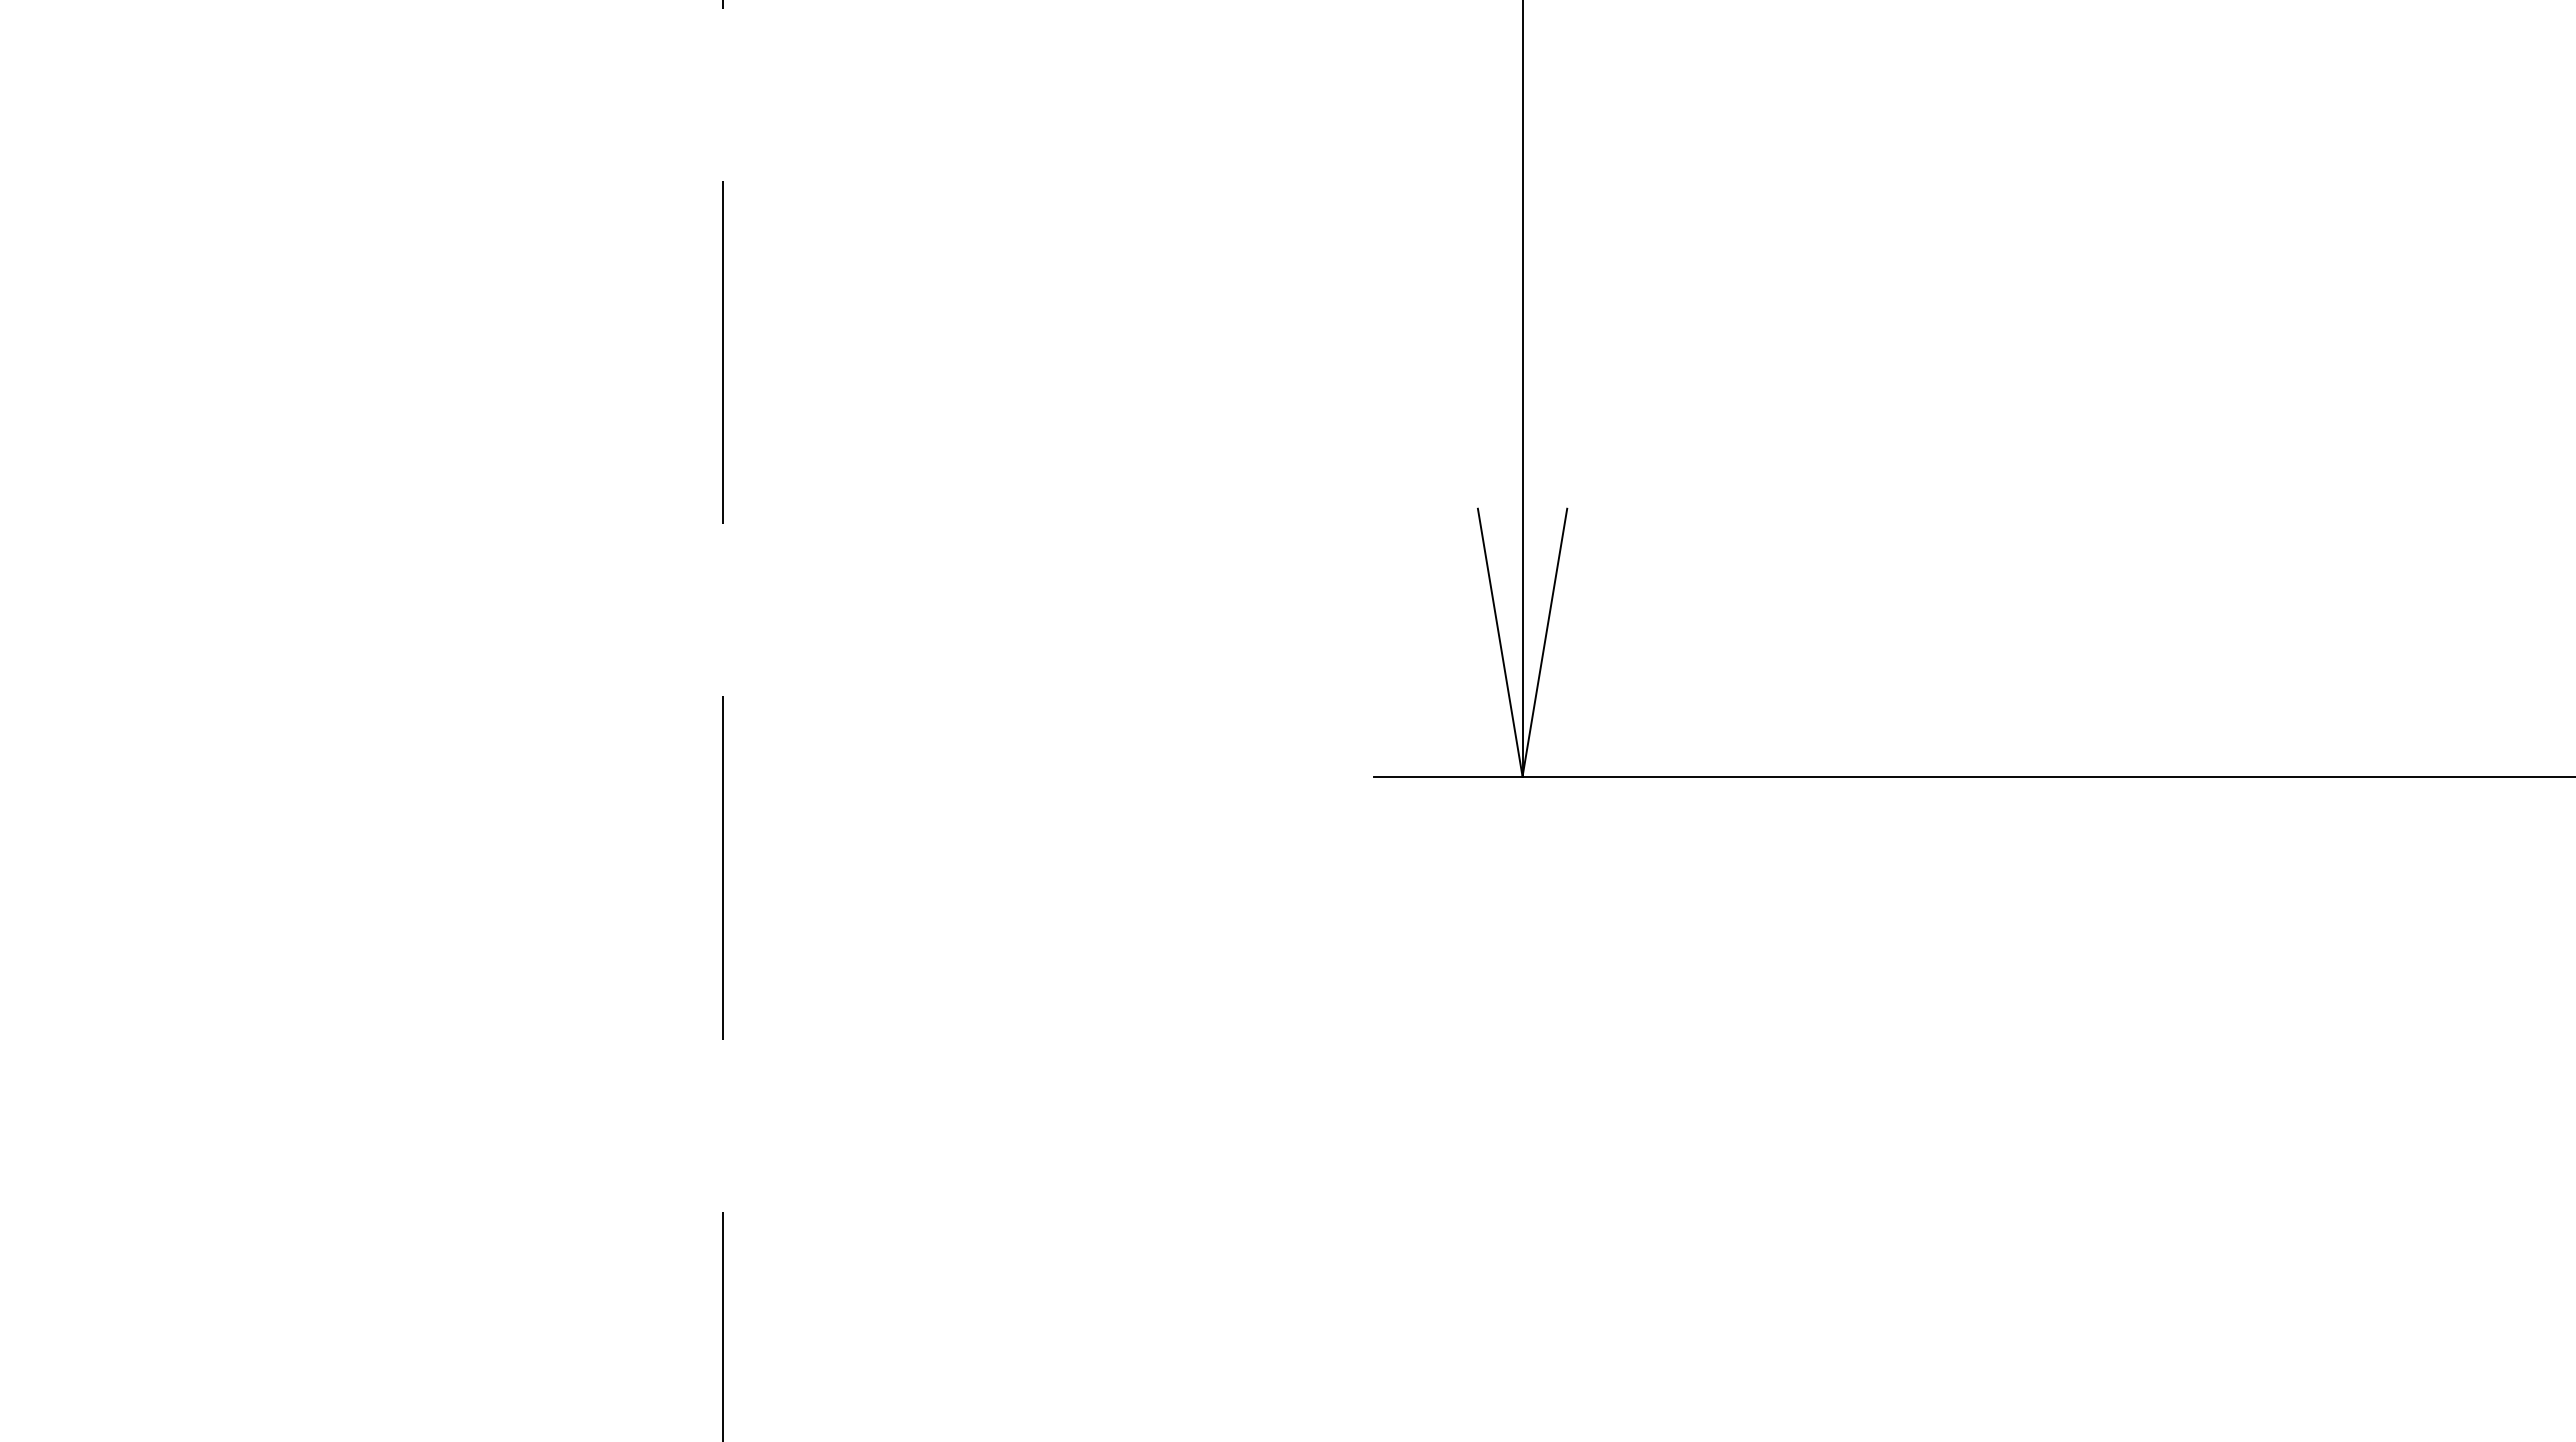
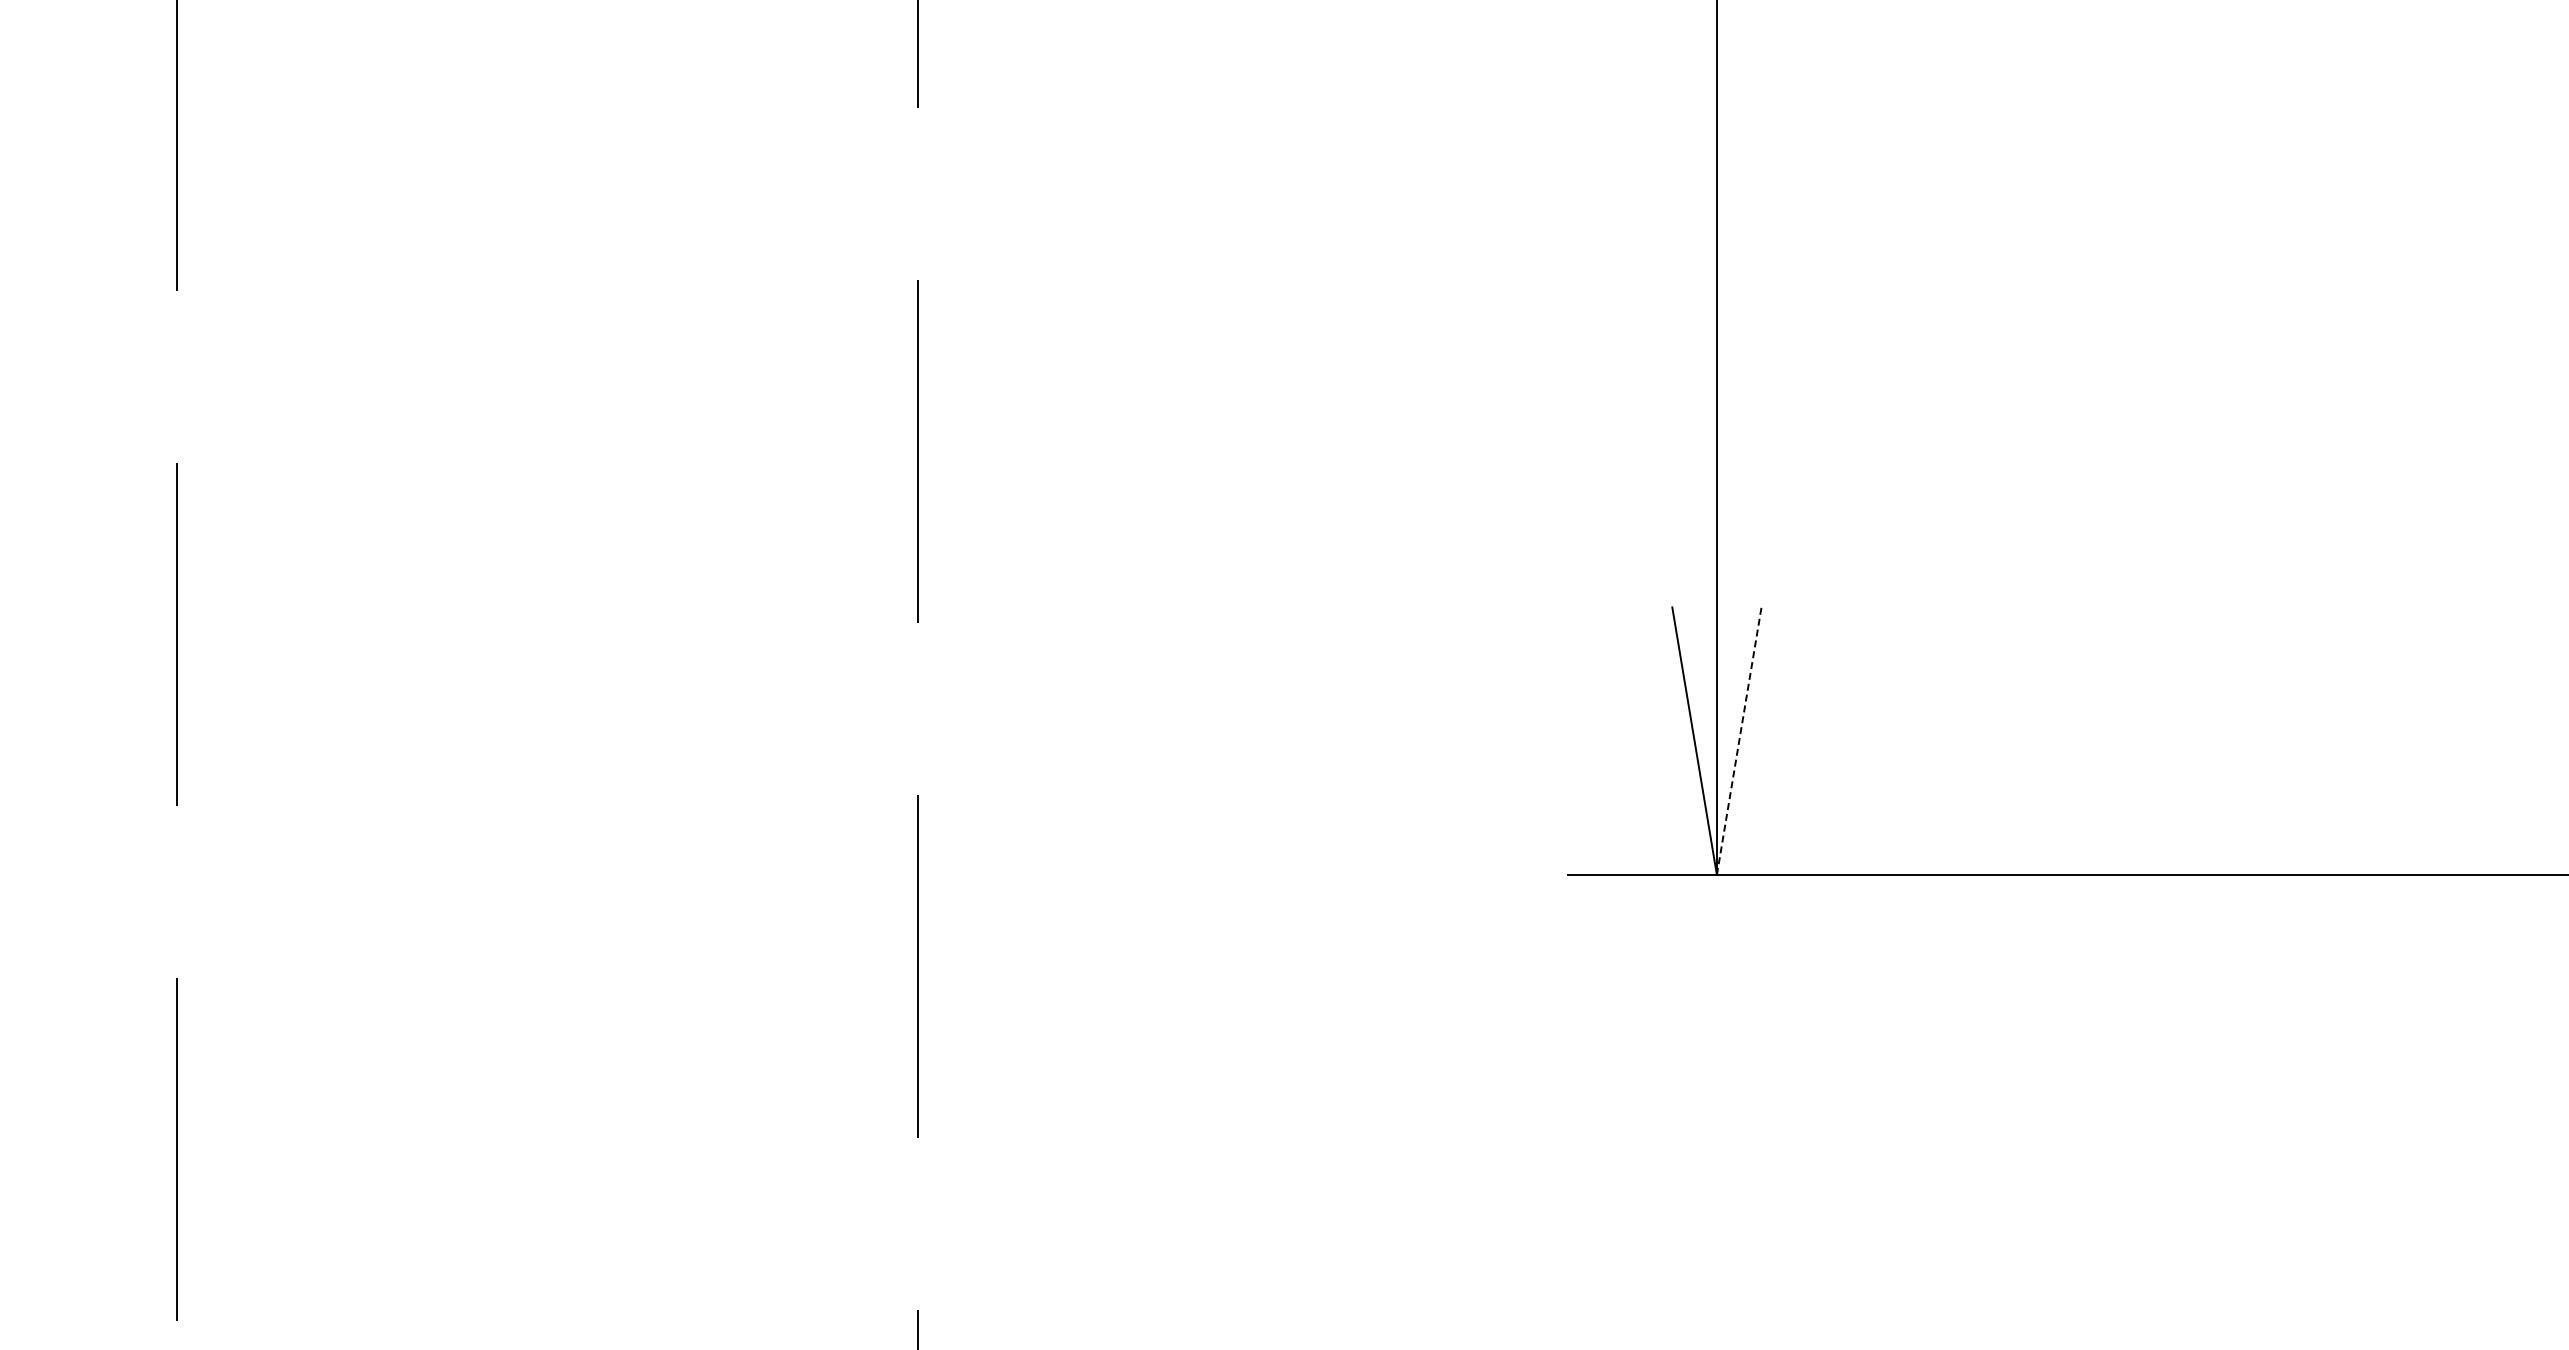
line: (1544, 642) -> (1738, 741), solid -> dashed

